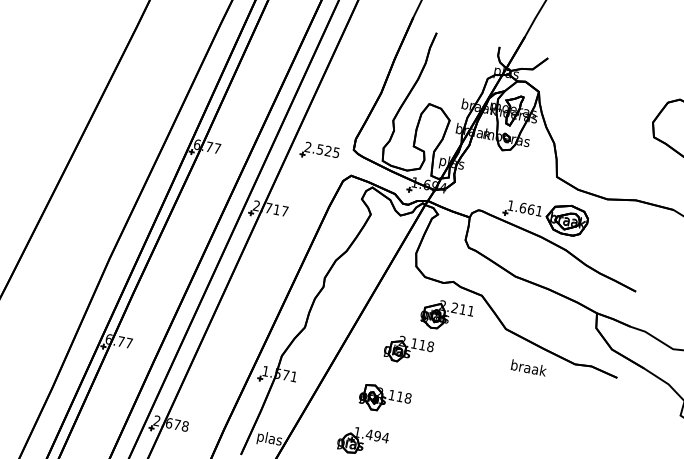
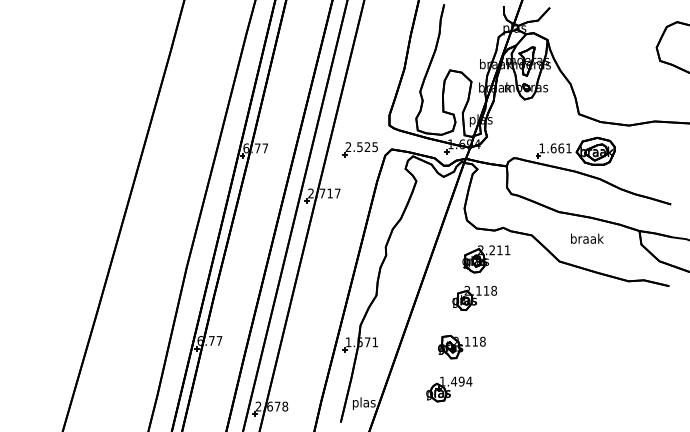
part: (319, 152) -> (359, 149), moved
part: (446, 316) -> (486, 259), moved
text: (529, 367) -> (587, 238), moved

